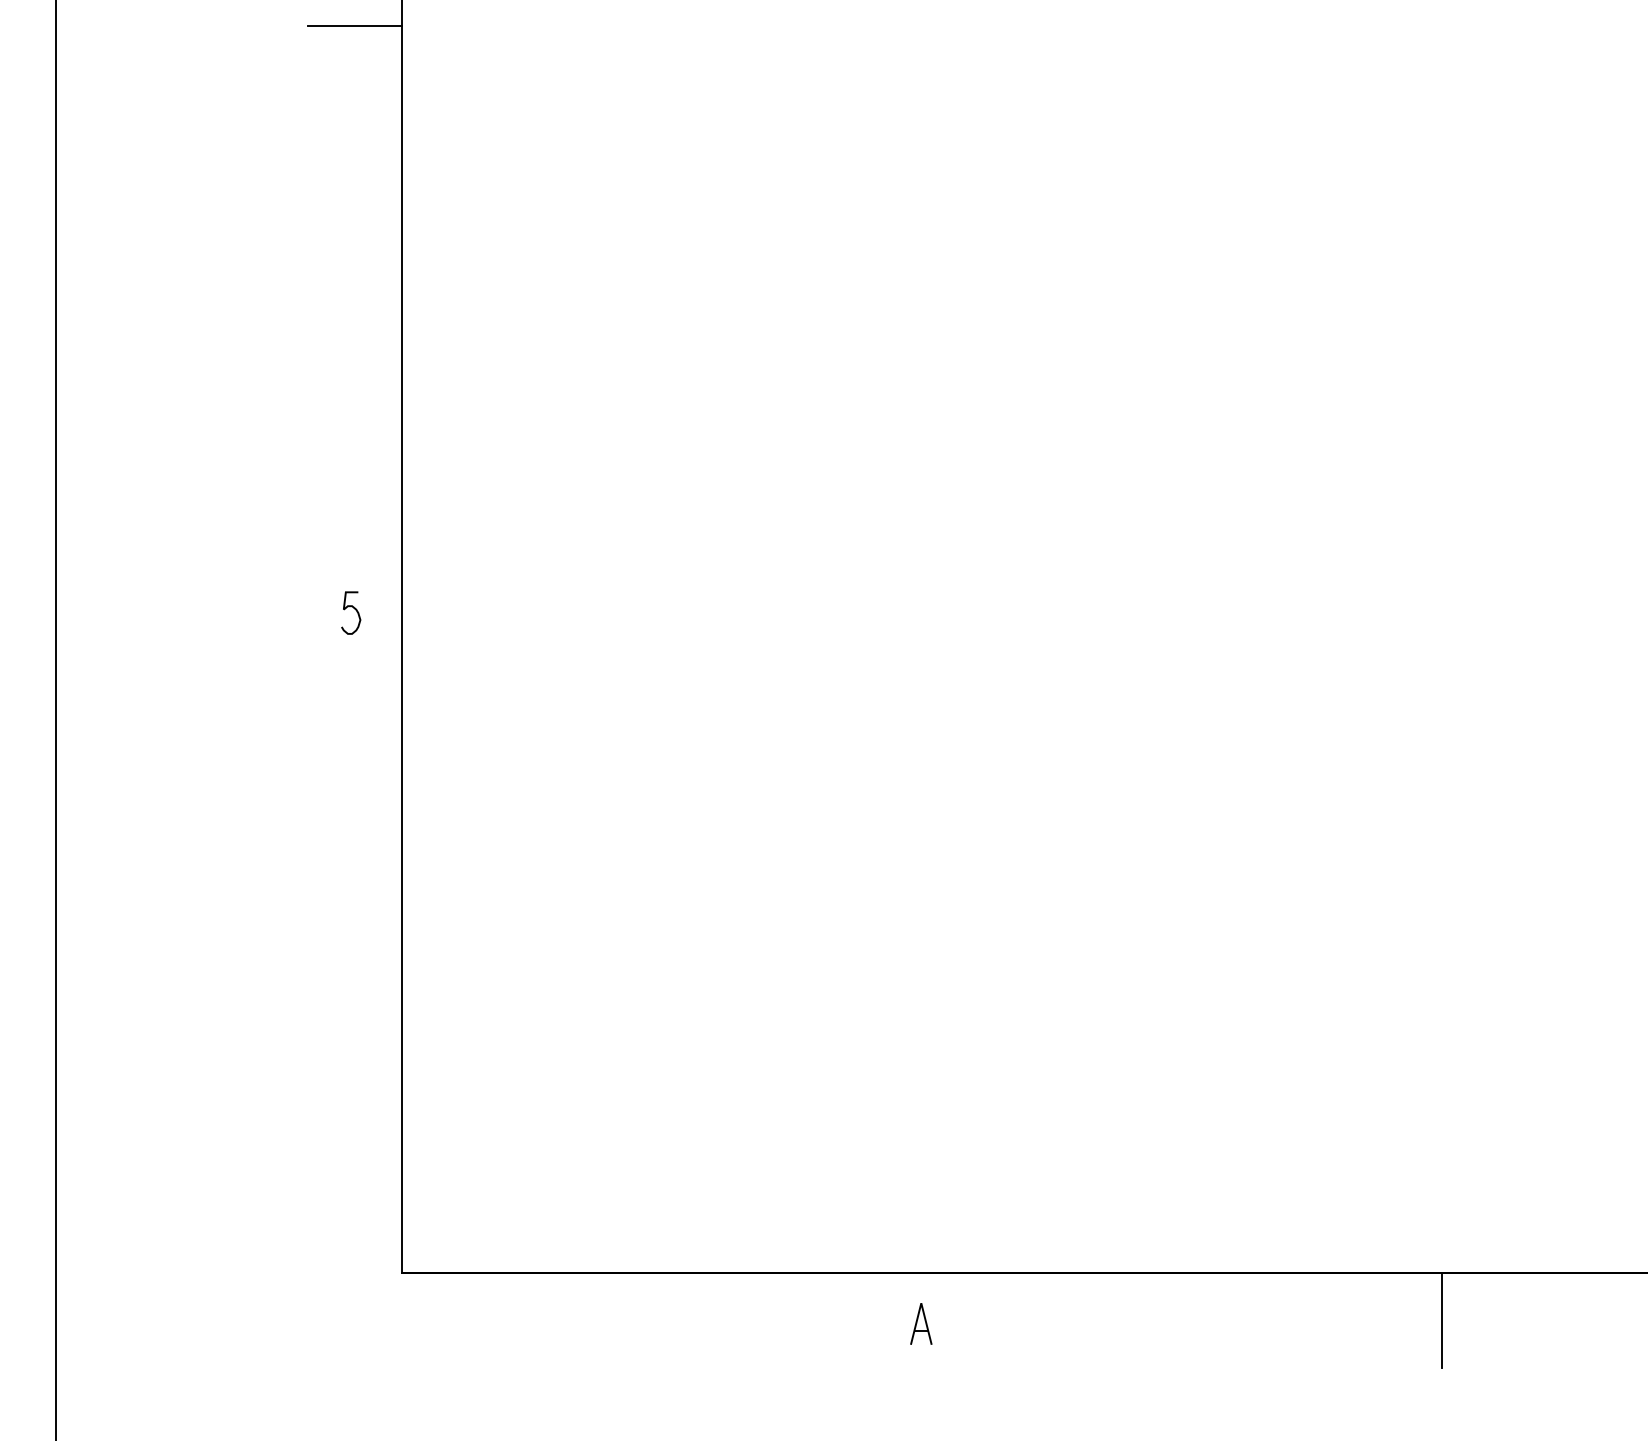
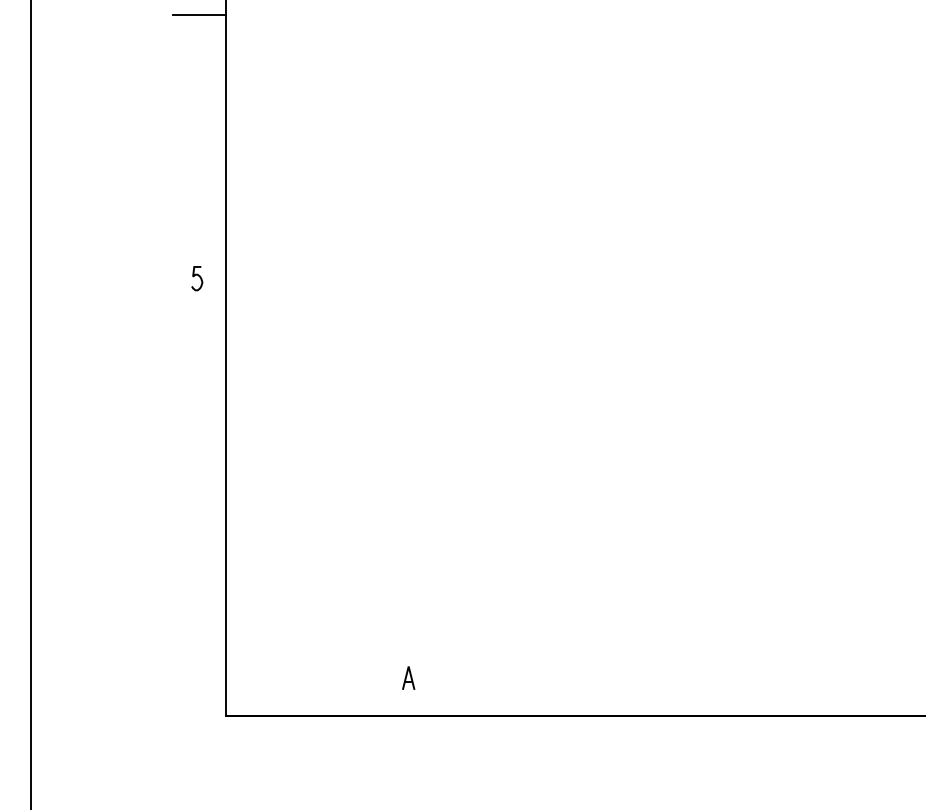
curve: (353, 609) -> (198, 276), moved
line: (1442, 1321) -> (810, 742), removed
part: (920, 1322) -> (408, 677), moved

